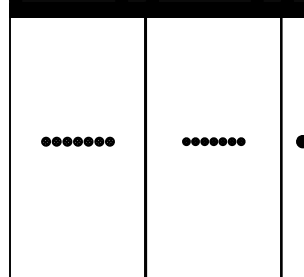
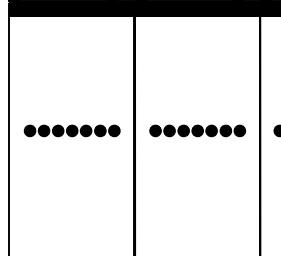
part: (77, 141) -> (71, 130), size x1.43
part: (213, 141) -> (197, 130), size x1.67

